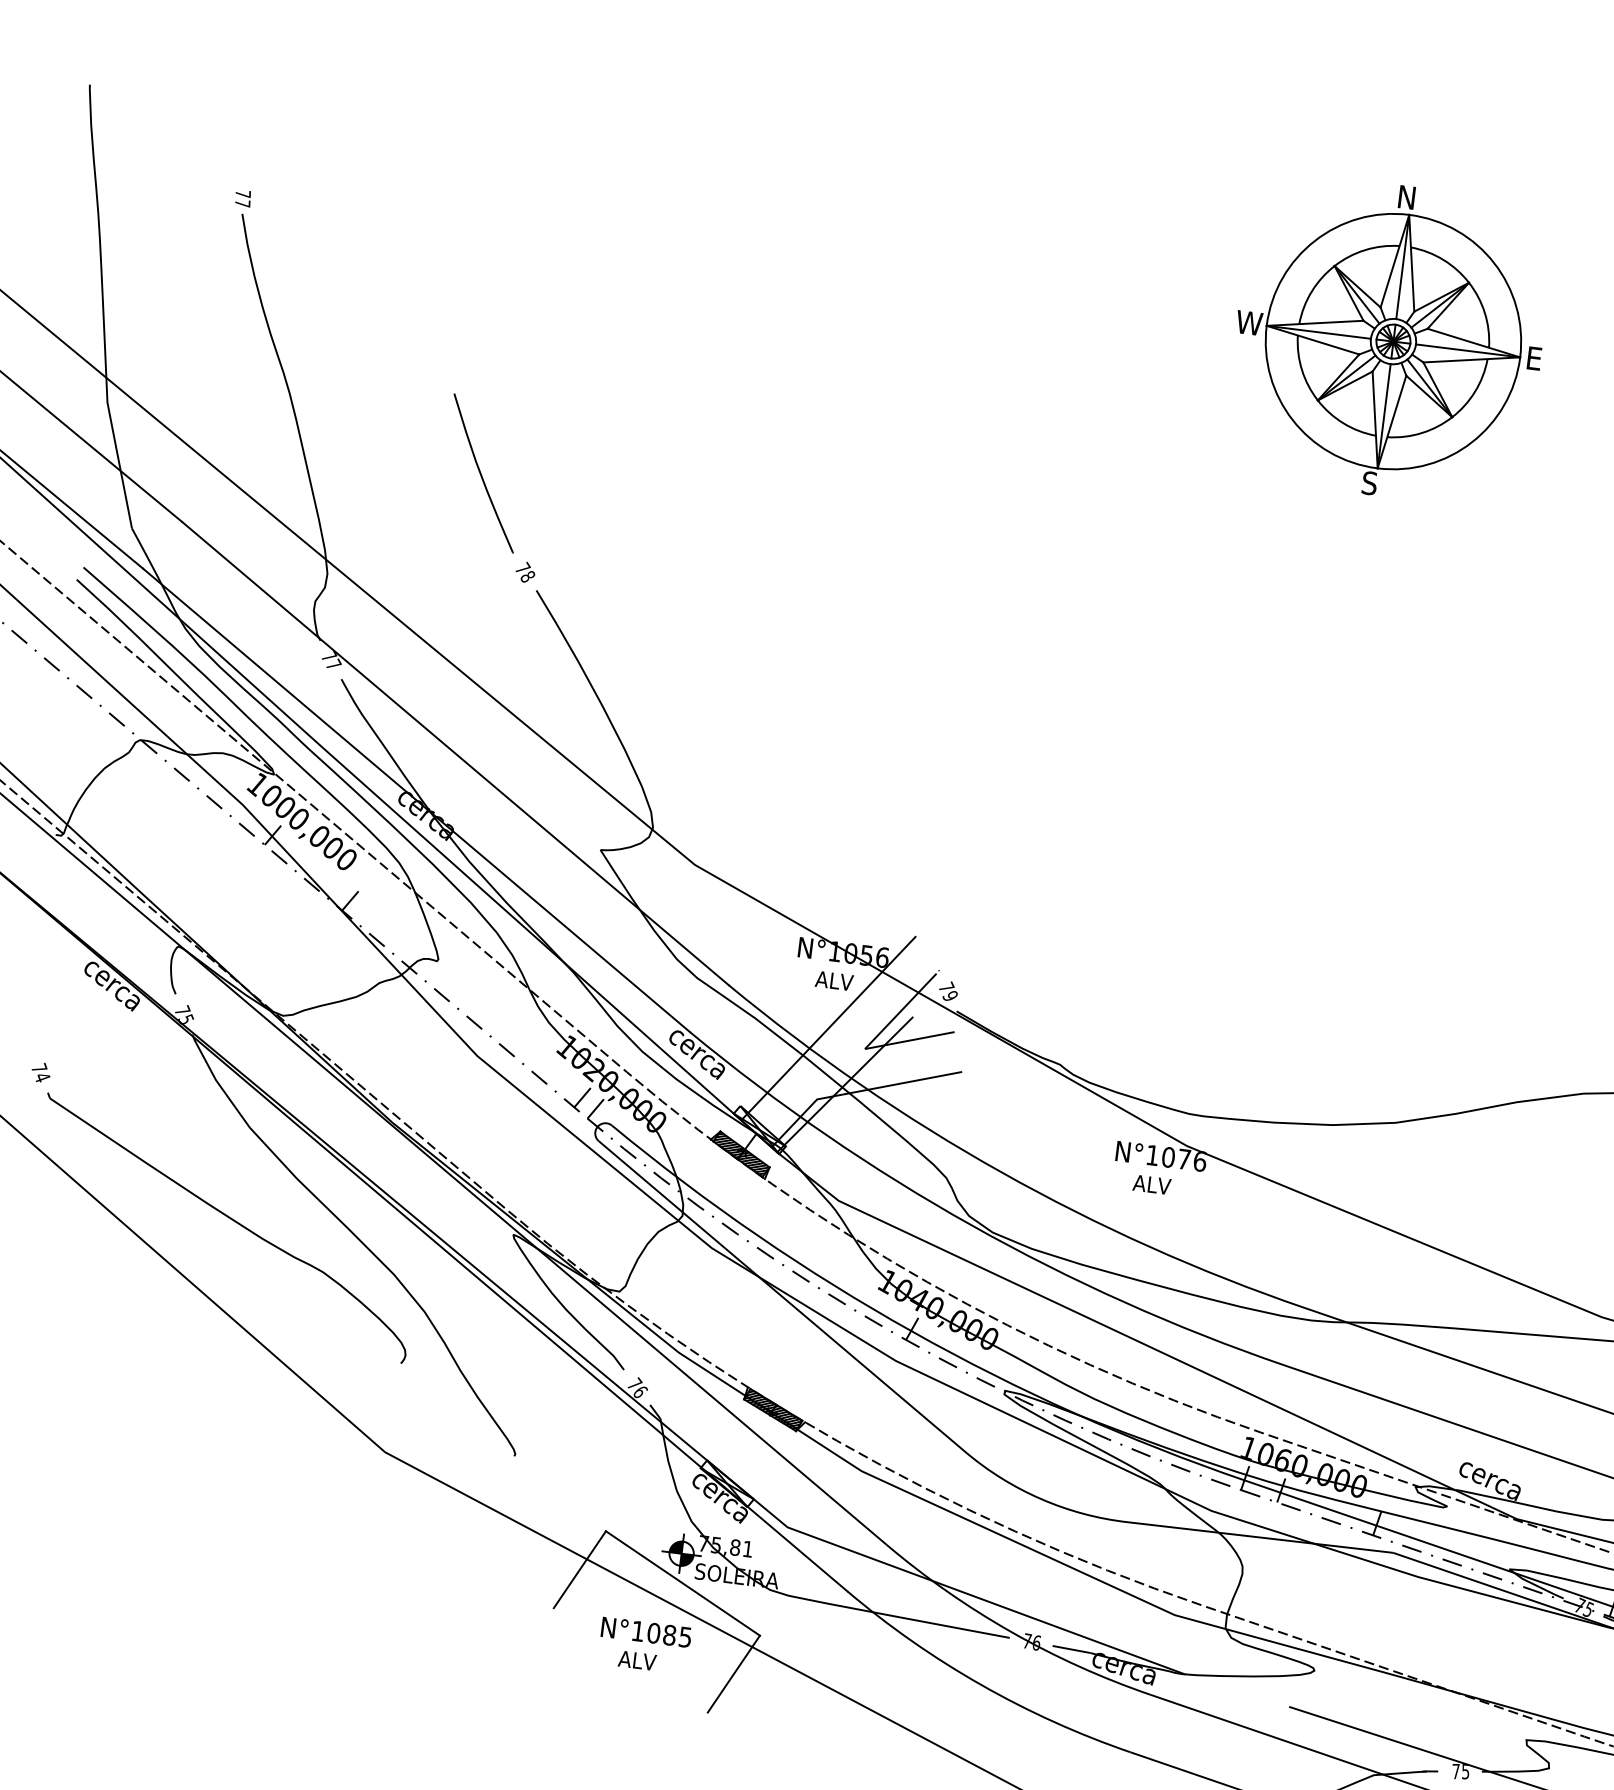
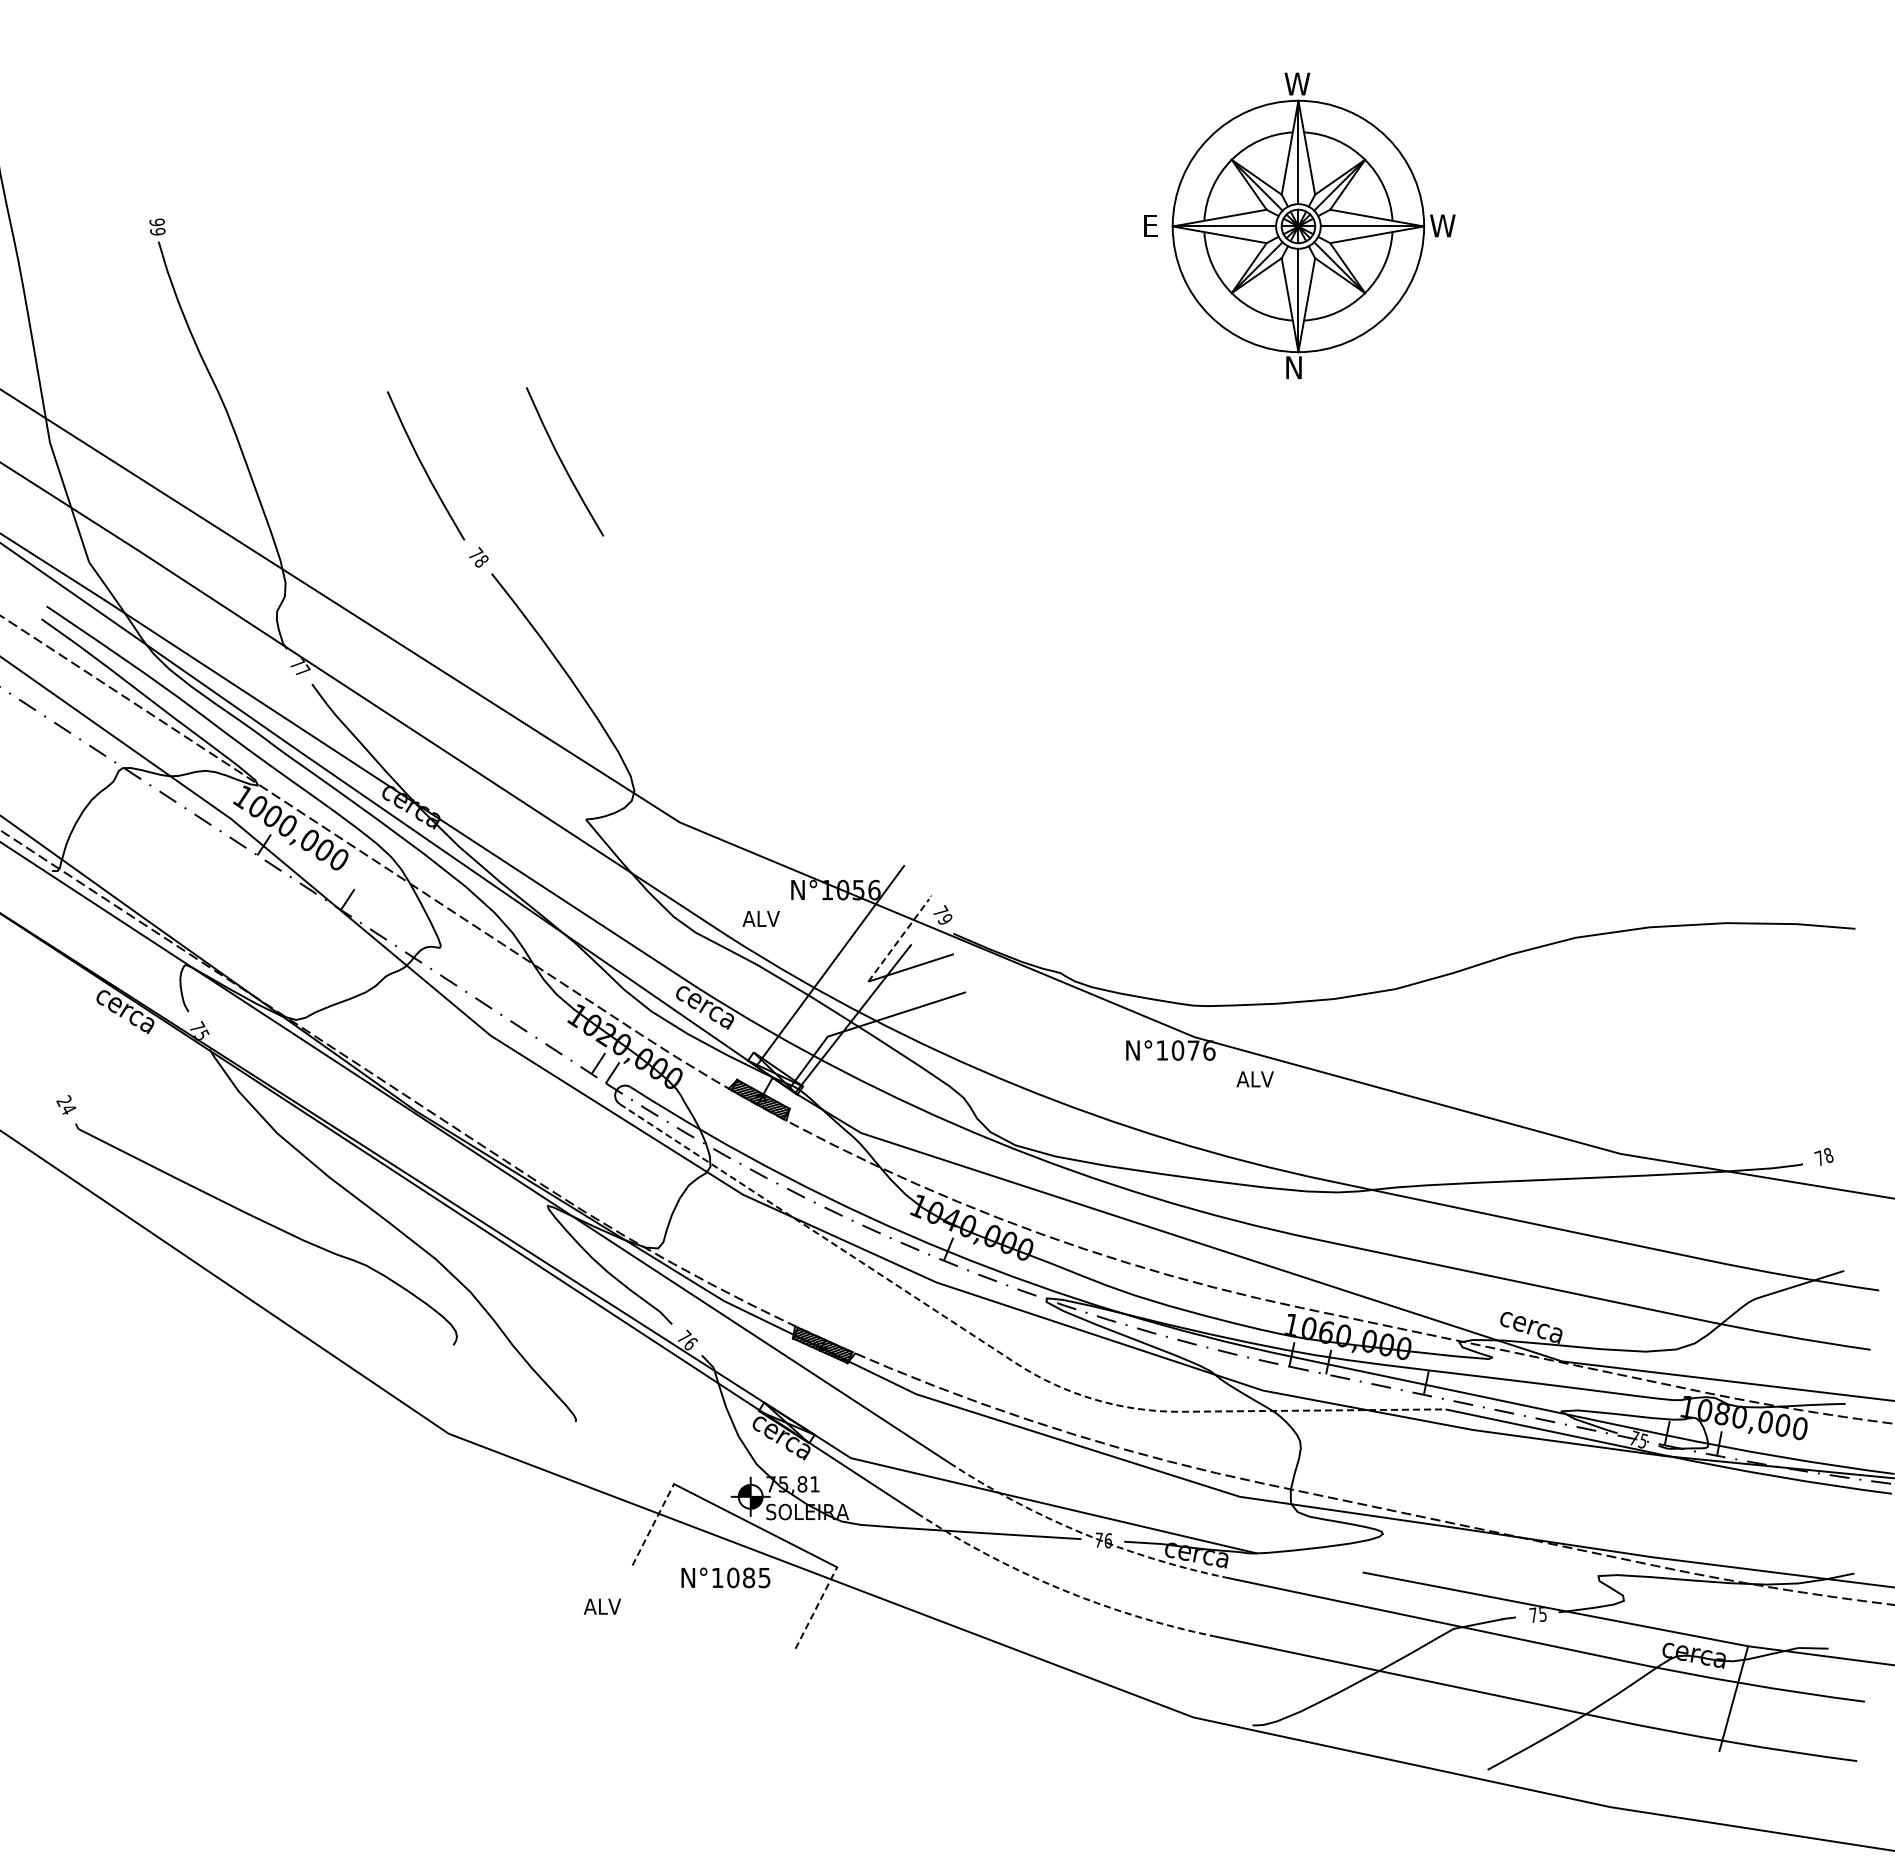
text: (1410, 197) -> (1297, 83), N -> W
text: (243, 198) -> (157, 226), 77 -> 99
text: (1249, 322) -> (1155, 225), W -> E
text: (1538, 358) -> (1442, 225), E -> W
text: (1370, 483) -> (1293, 367), S -> N
part: (624, 486) -> (565, 461), added
text: (833, 980) -> (760, 918), moved
line: (901, 1011) -> (899, 940), solid -> dashed
text: (39, 1067) -> (64, 1100), 74 -> 24
text: (1151, 1184) -> (1254, 1079), moved
line: (958, 1445) -> (1007, 1357), solid -> dashed
line: (580, 1569) -> (653, 1524), solid -> dashed
arc: (1011, 1632) -> (1082, 1533), solid -> dashed
text: (636, 1660) -> (601, 1606), moved
line: (733, 1674) -> (816, 1608), solid -> dashed
arc: (981, 1684) -> (1059, 1588), solid -> dashed

